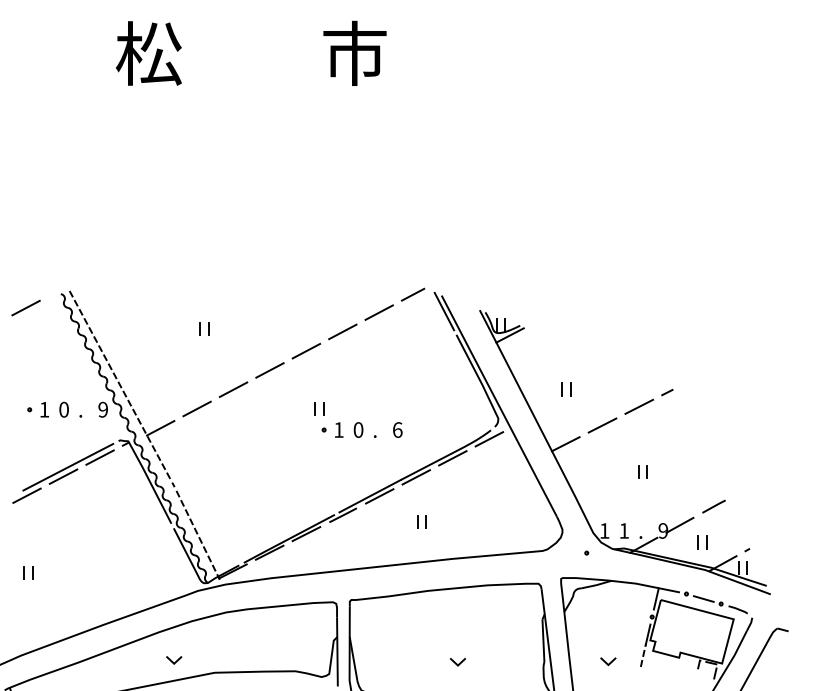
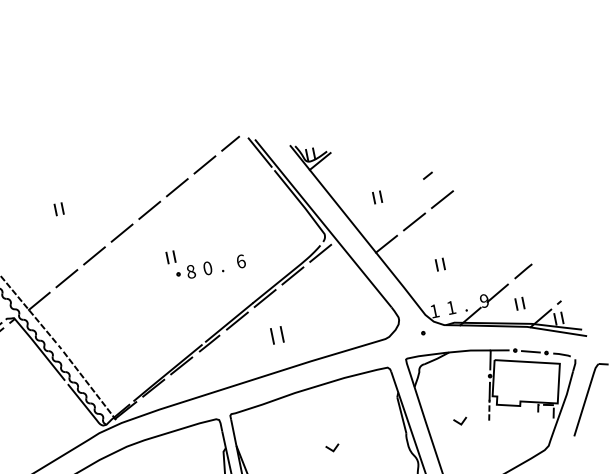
line: (667, 392) -> (428, 175), moved
text: (338, 429) -> (190, 271), 1 -> 8
part: (642, 471) -> (440, 264), moved
part: (421, 521) -> (277, 335), size x1.4

